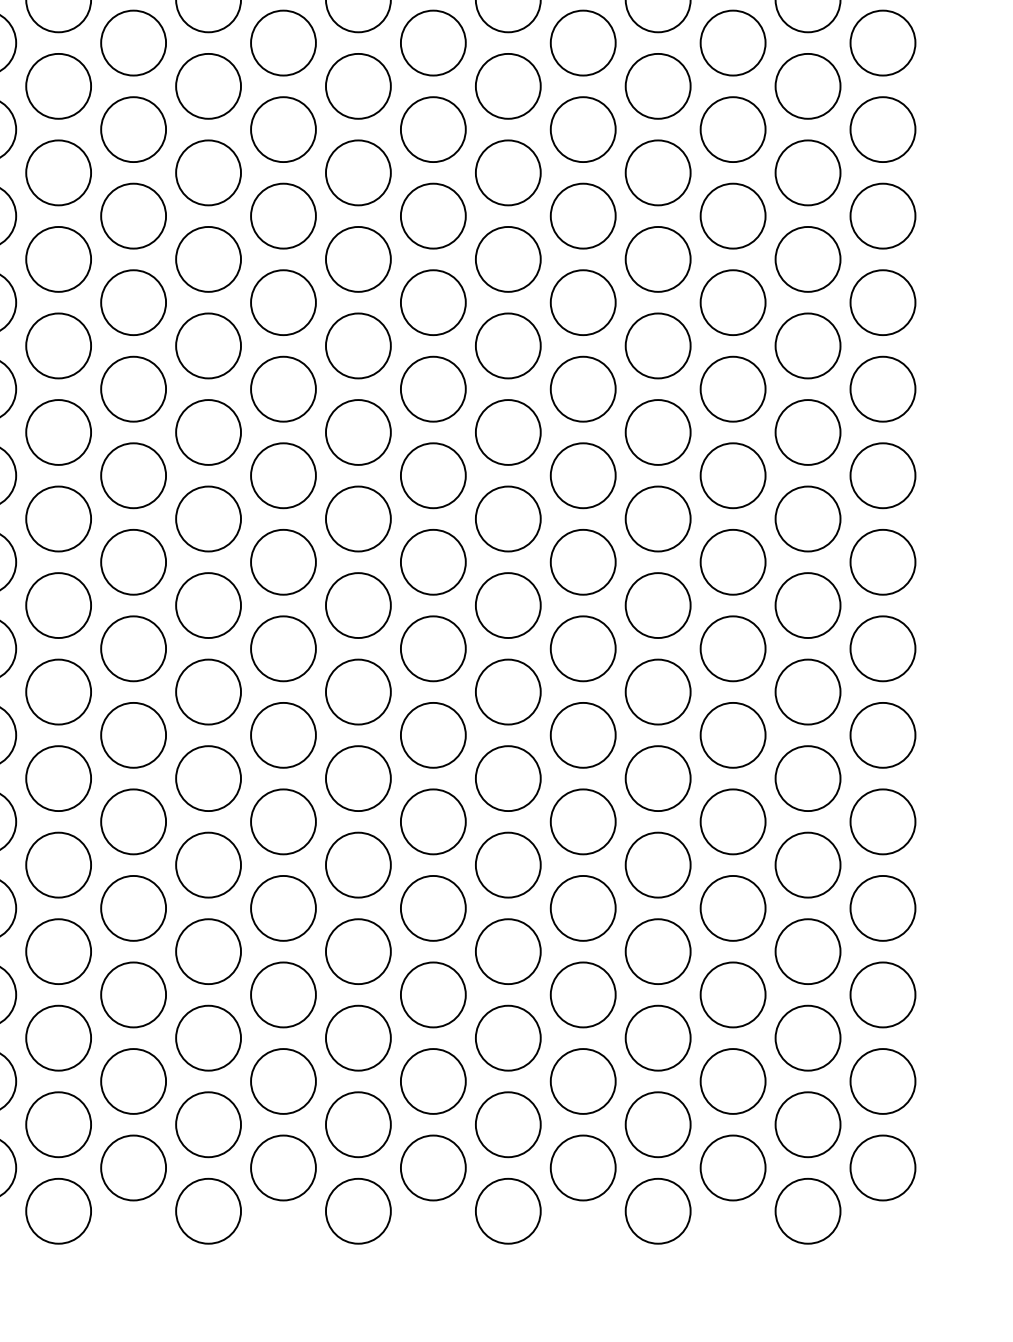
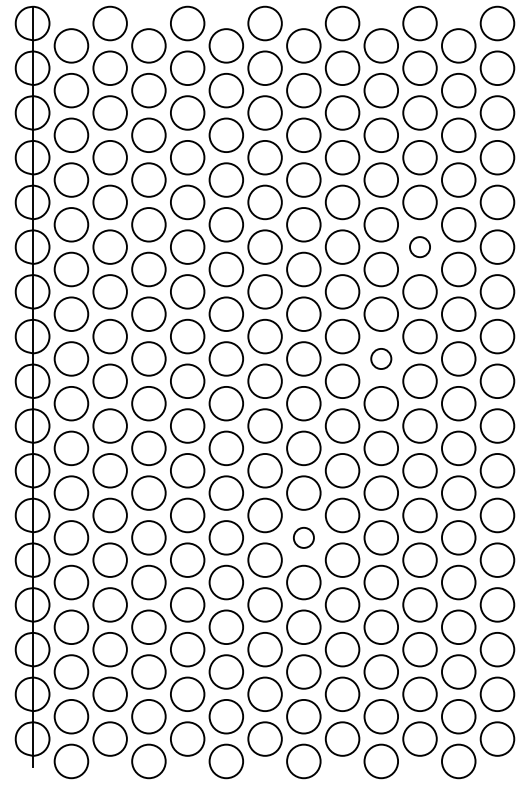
circle: (732, 214) -> (419, 246), size x0.6
circle: (658, 431) -> (381, 358), size x0.6
circle: (507, 777) -> (303, 537), size x0.6

